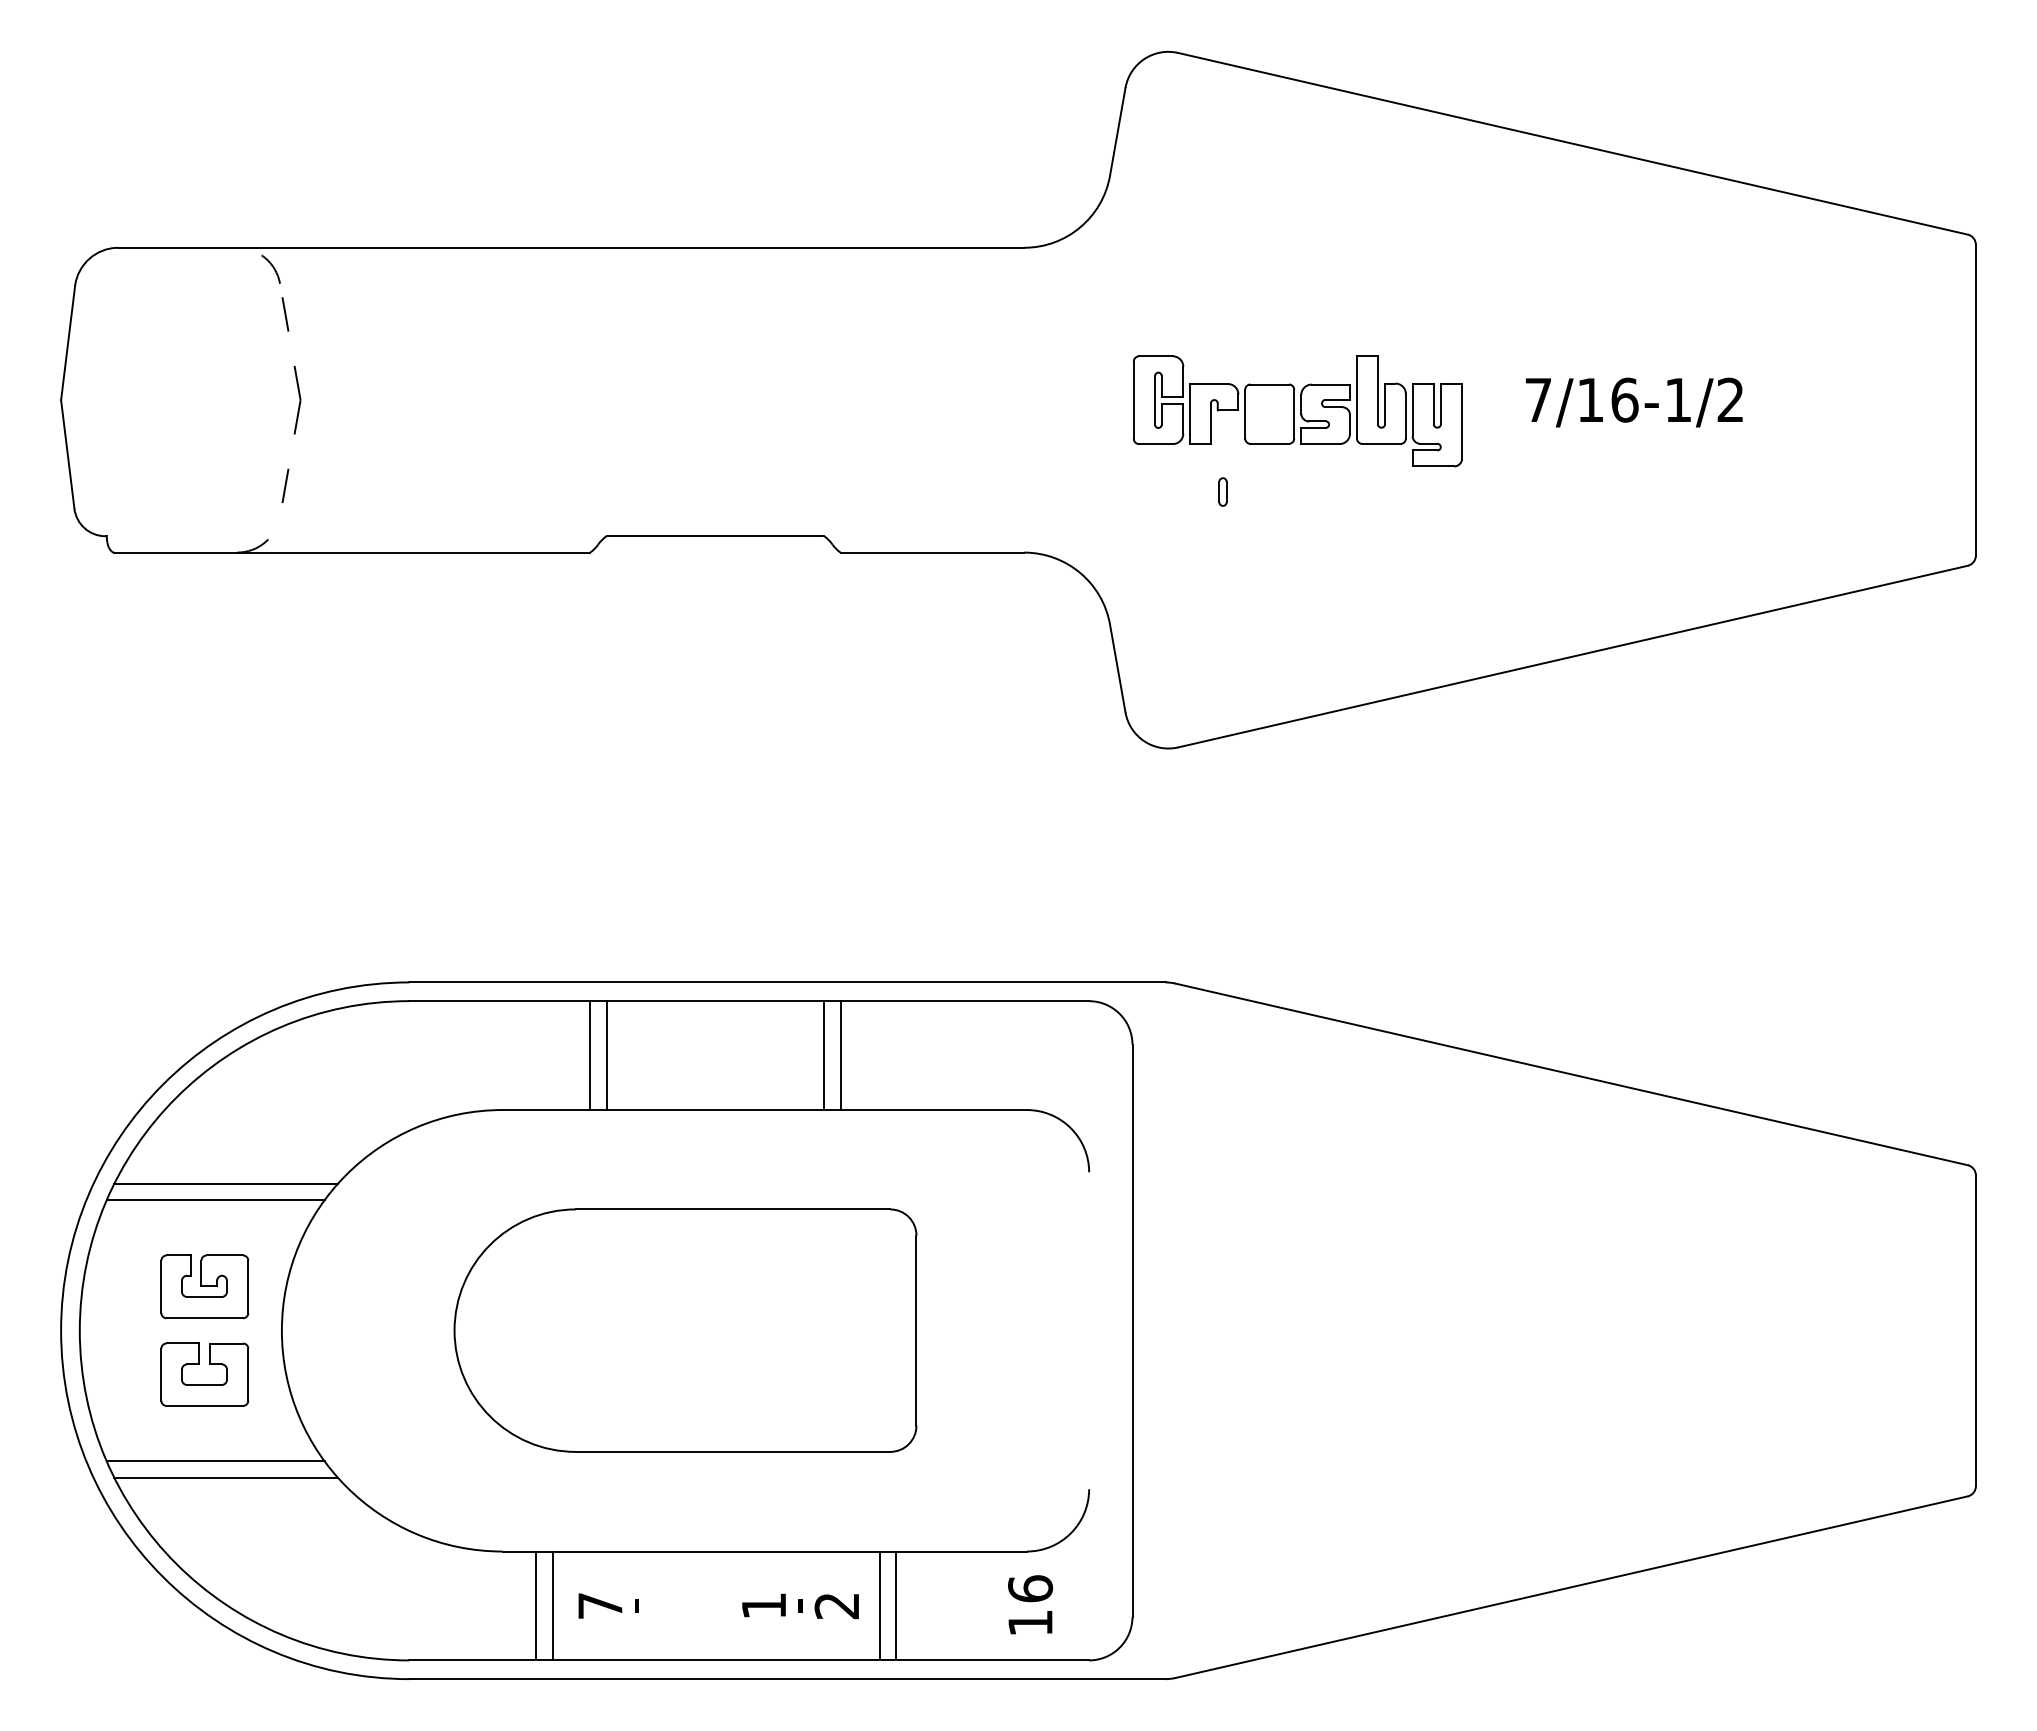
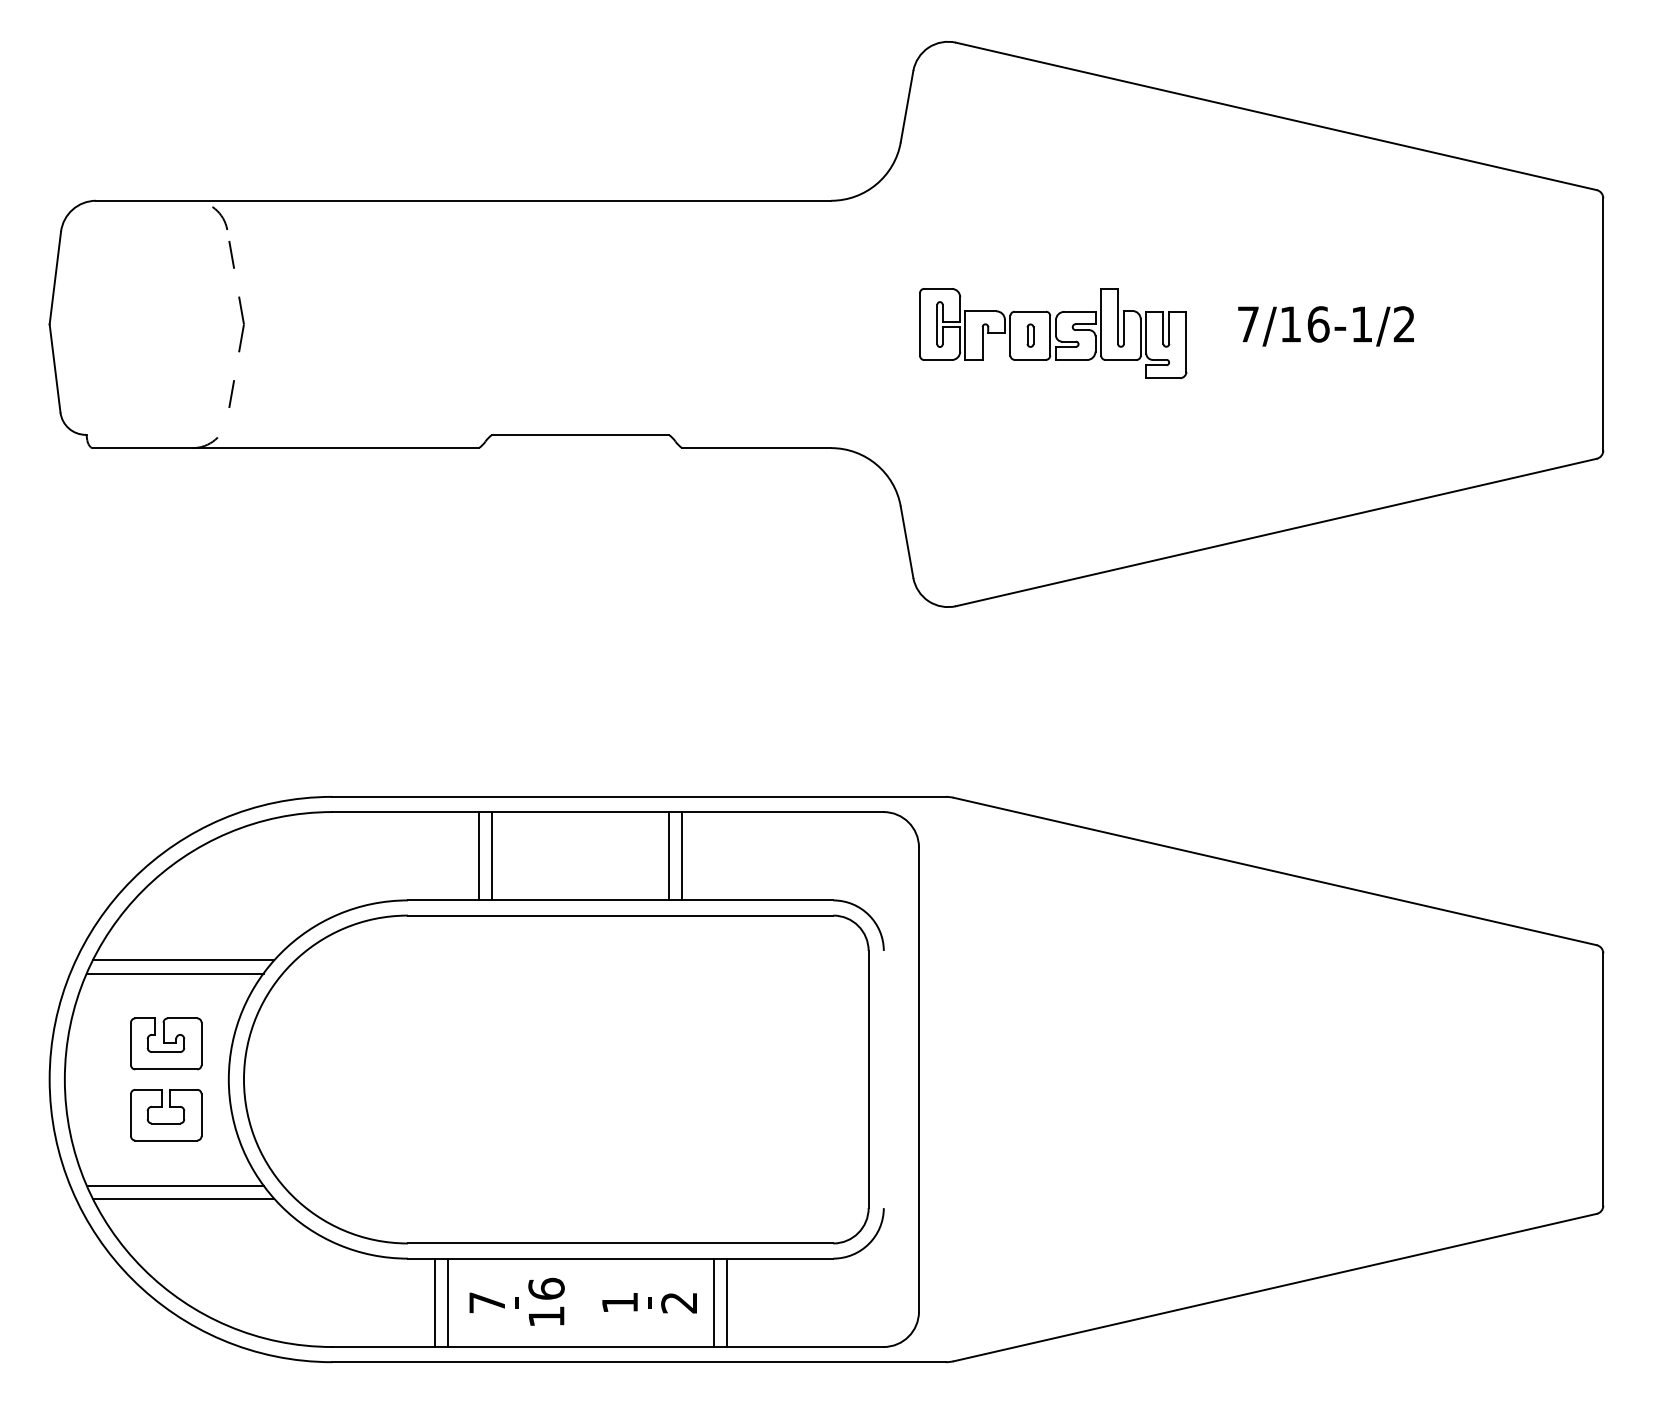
part: (1222, 491) -> (1030, 335), moved
part: (685, 1330) -> (556, 1079), size x1.67
text: (1030, 1604) -> (546, 1301), moved

